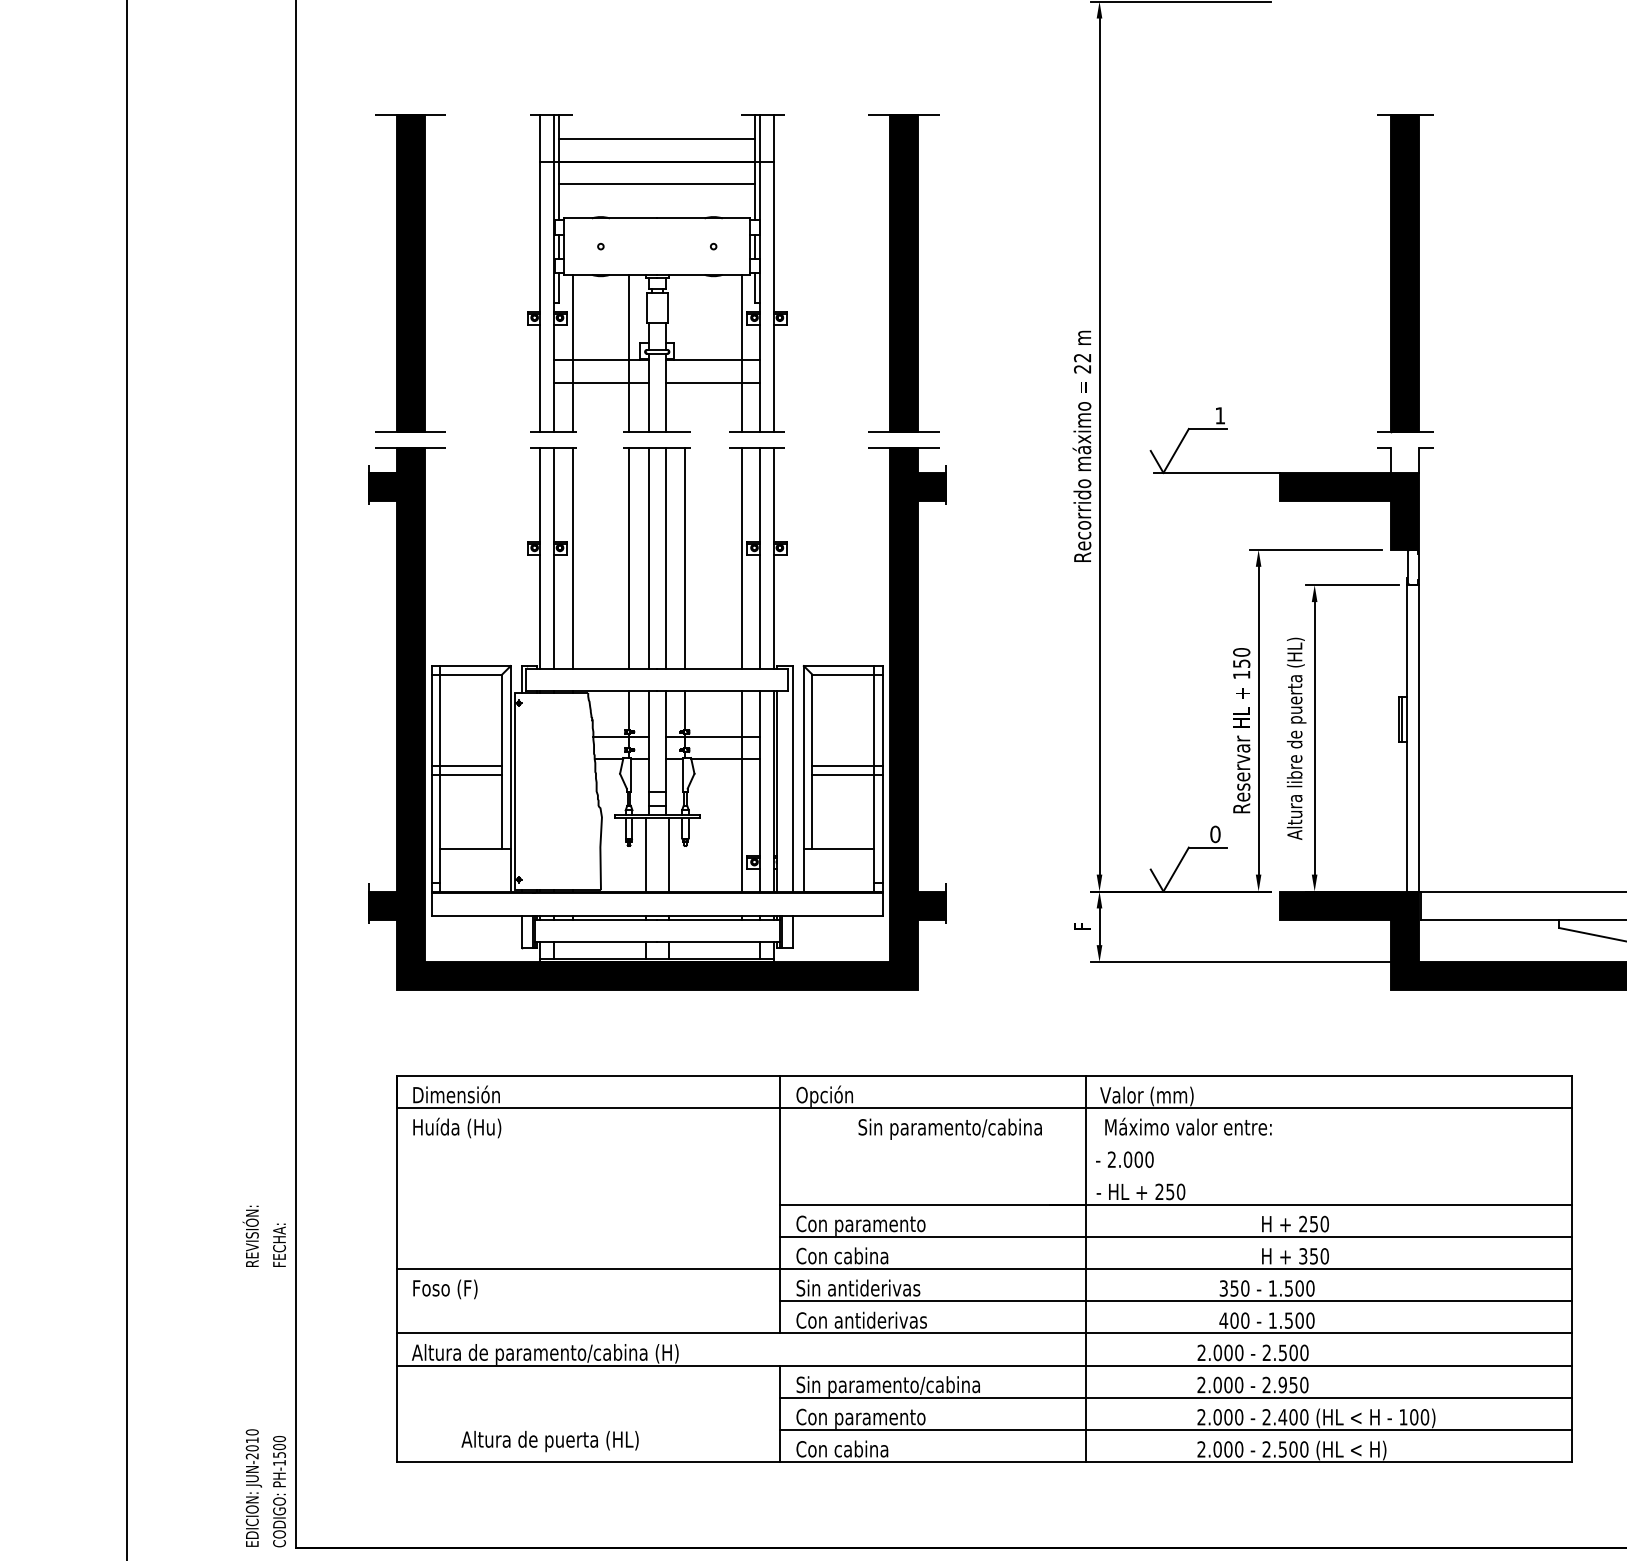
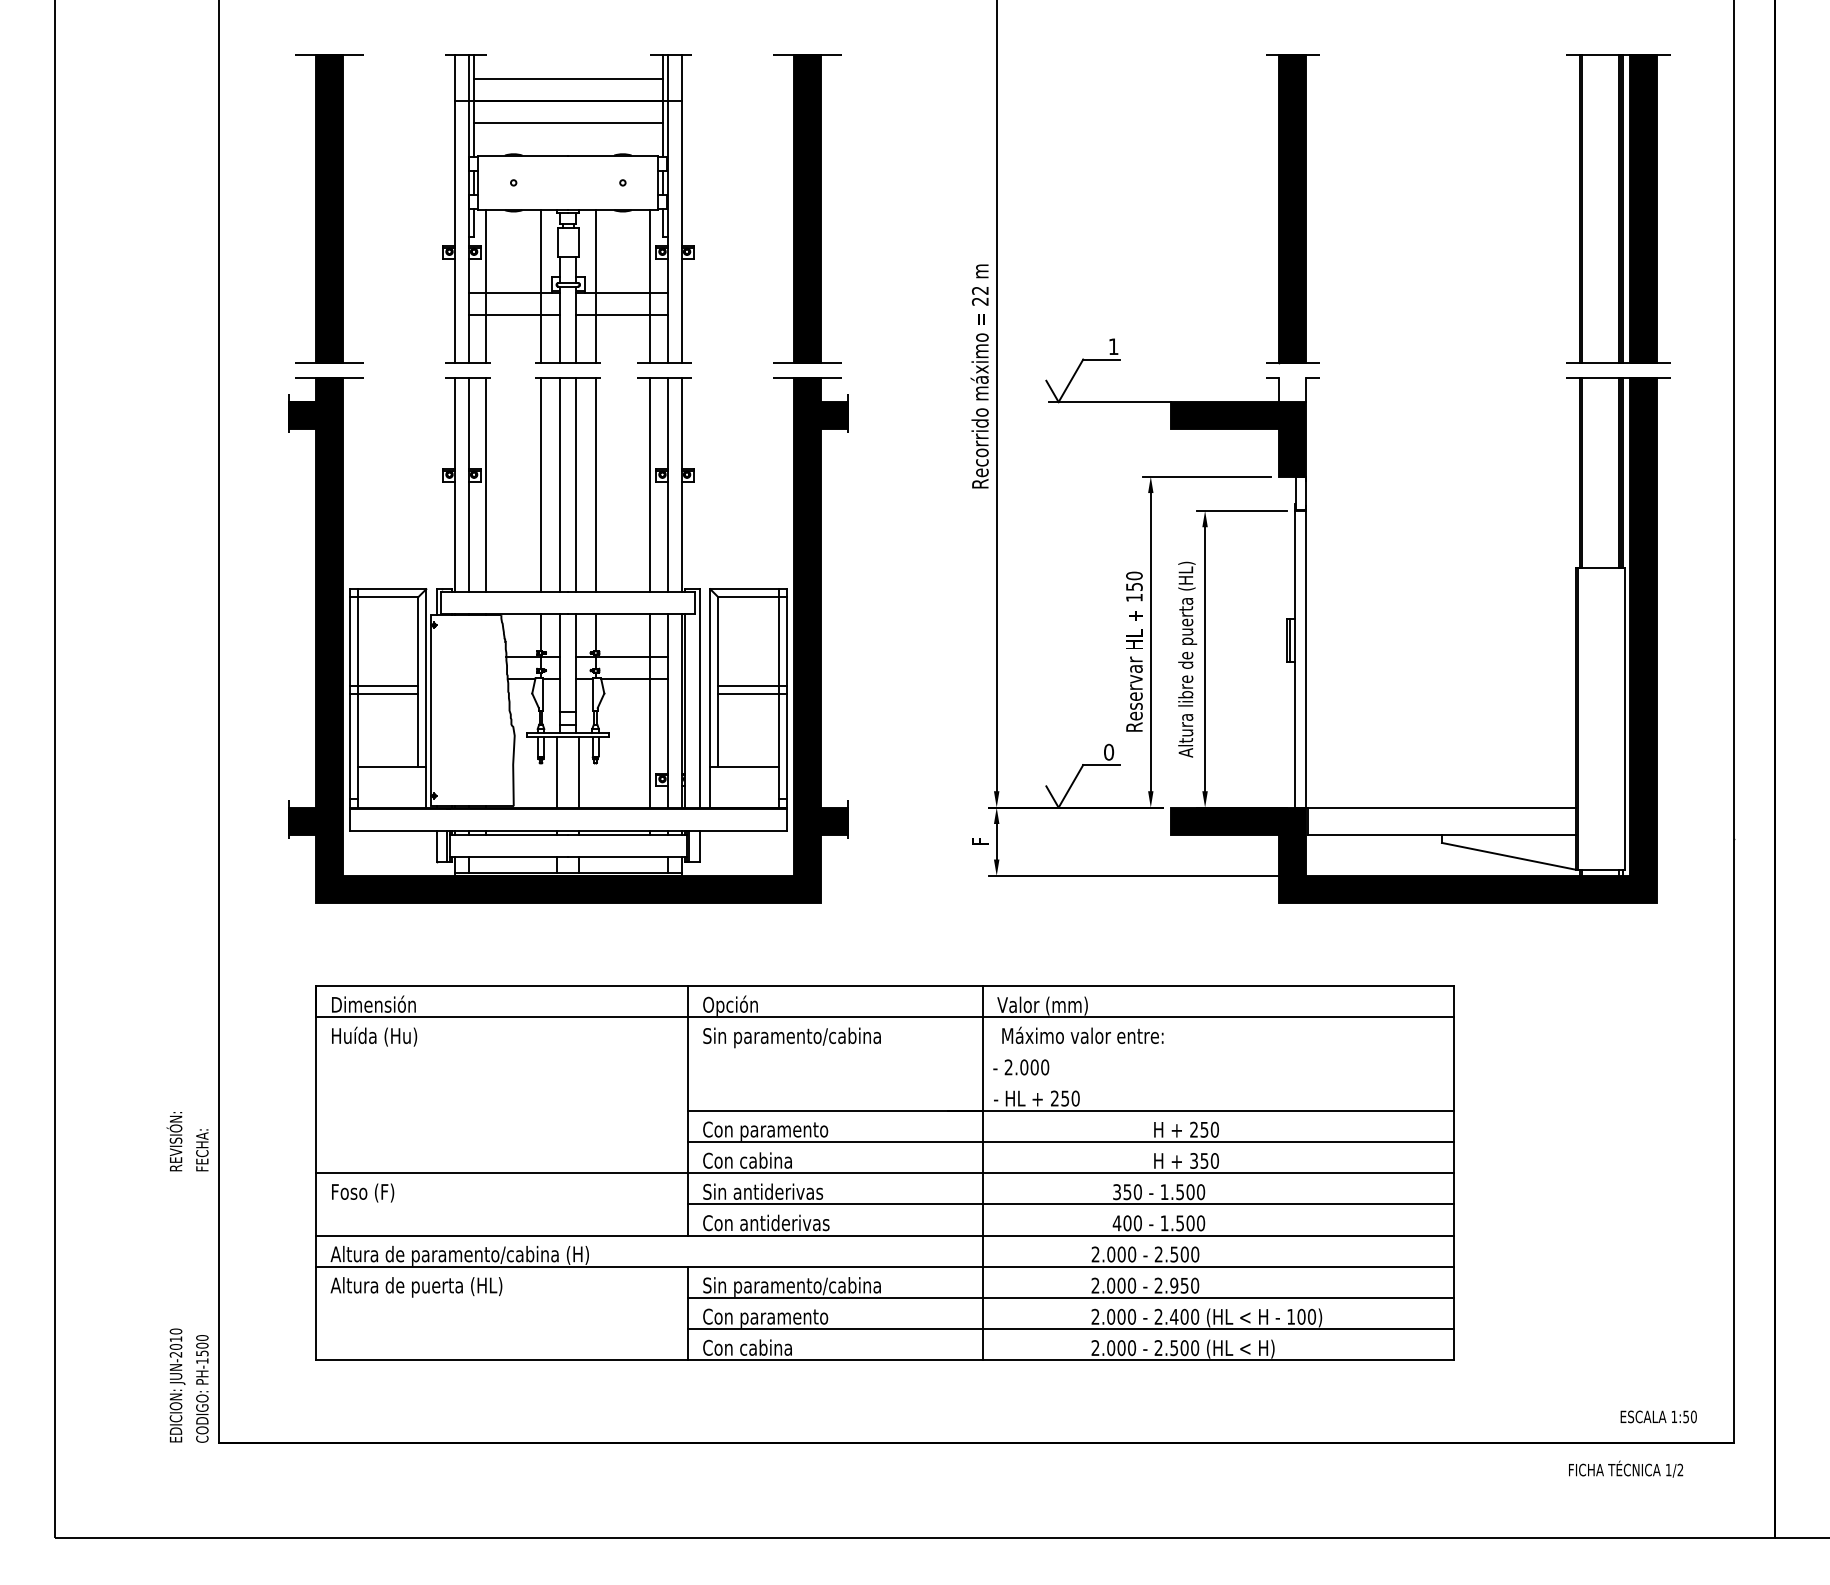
line: (685, 353) -> (595, 286), added
text: (949, 1128) -> (791, 1037), moved
text: (550, 1441) -> (416, 1287), moved

